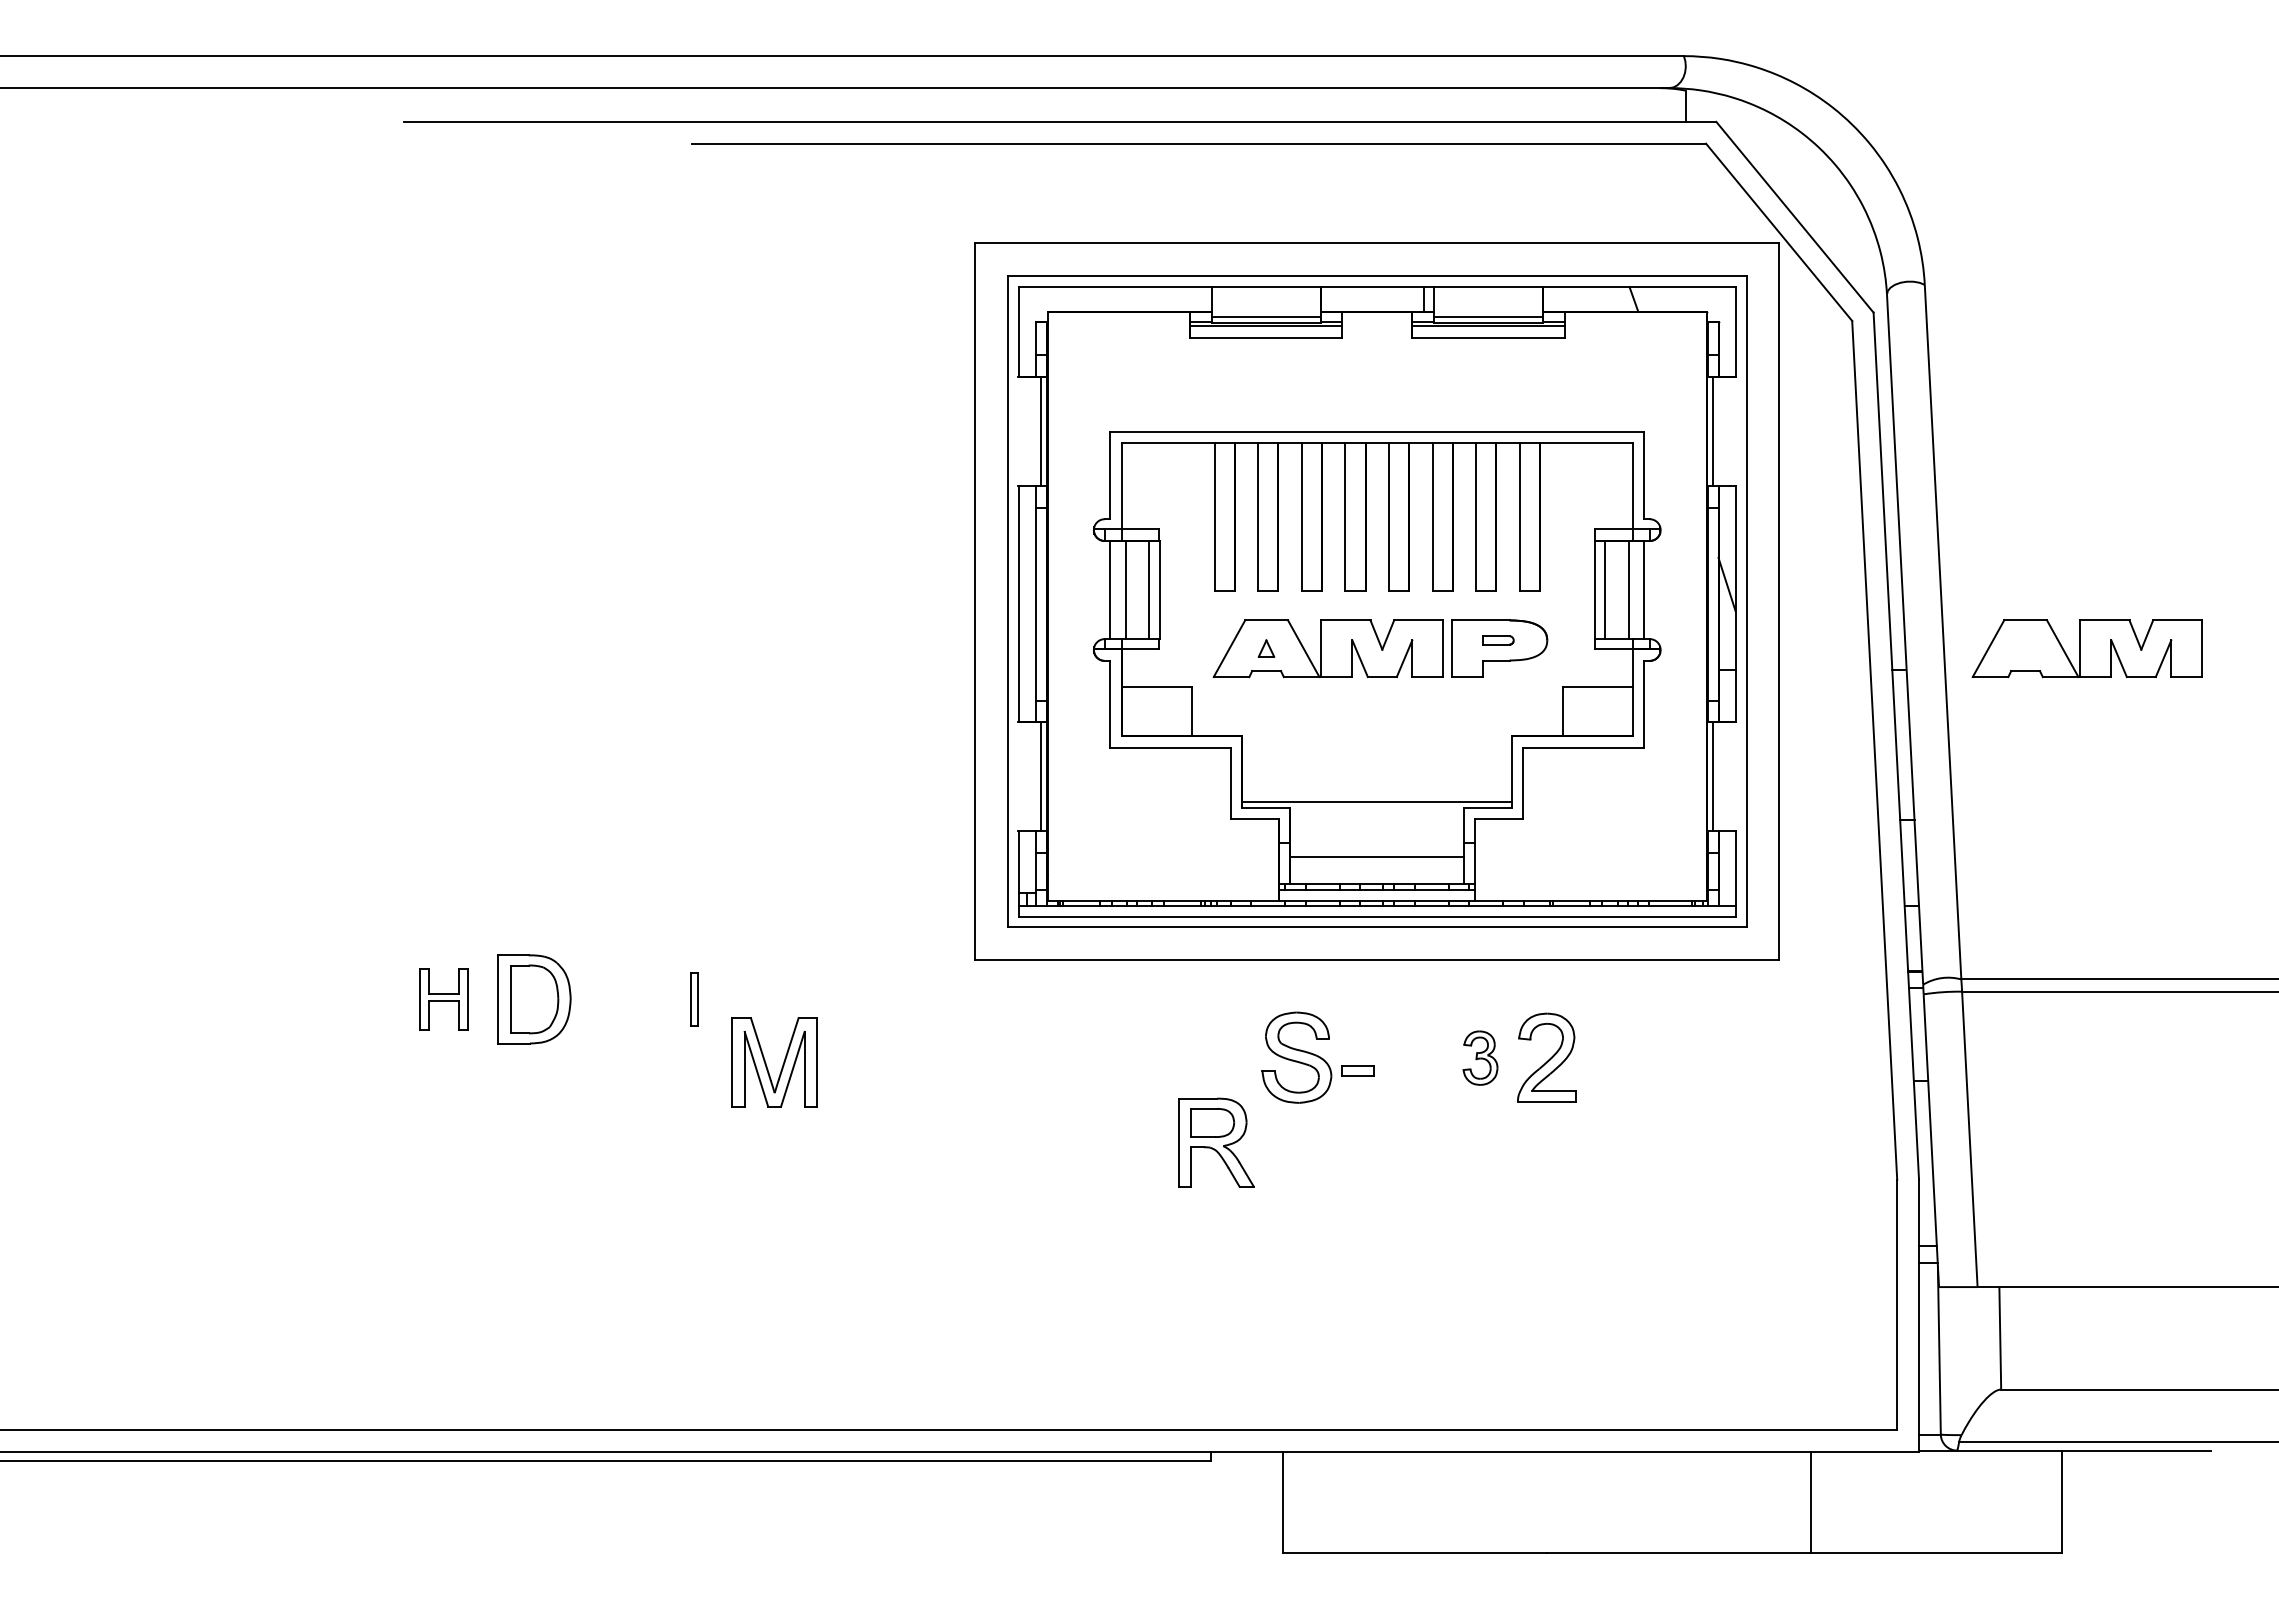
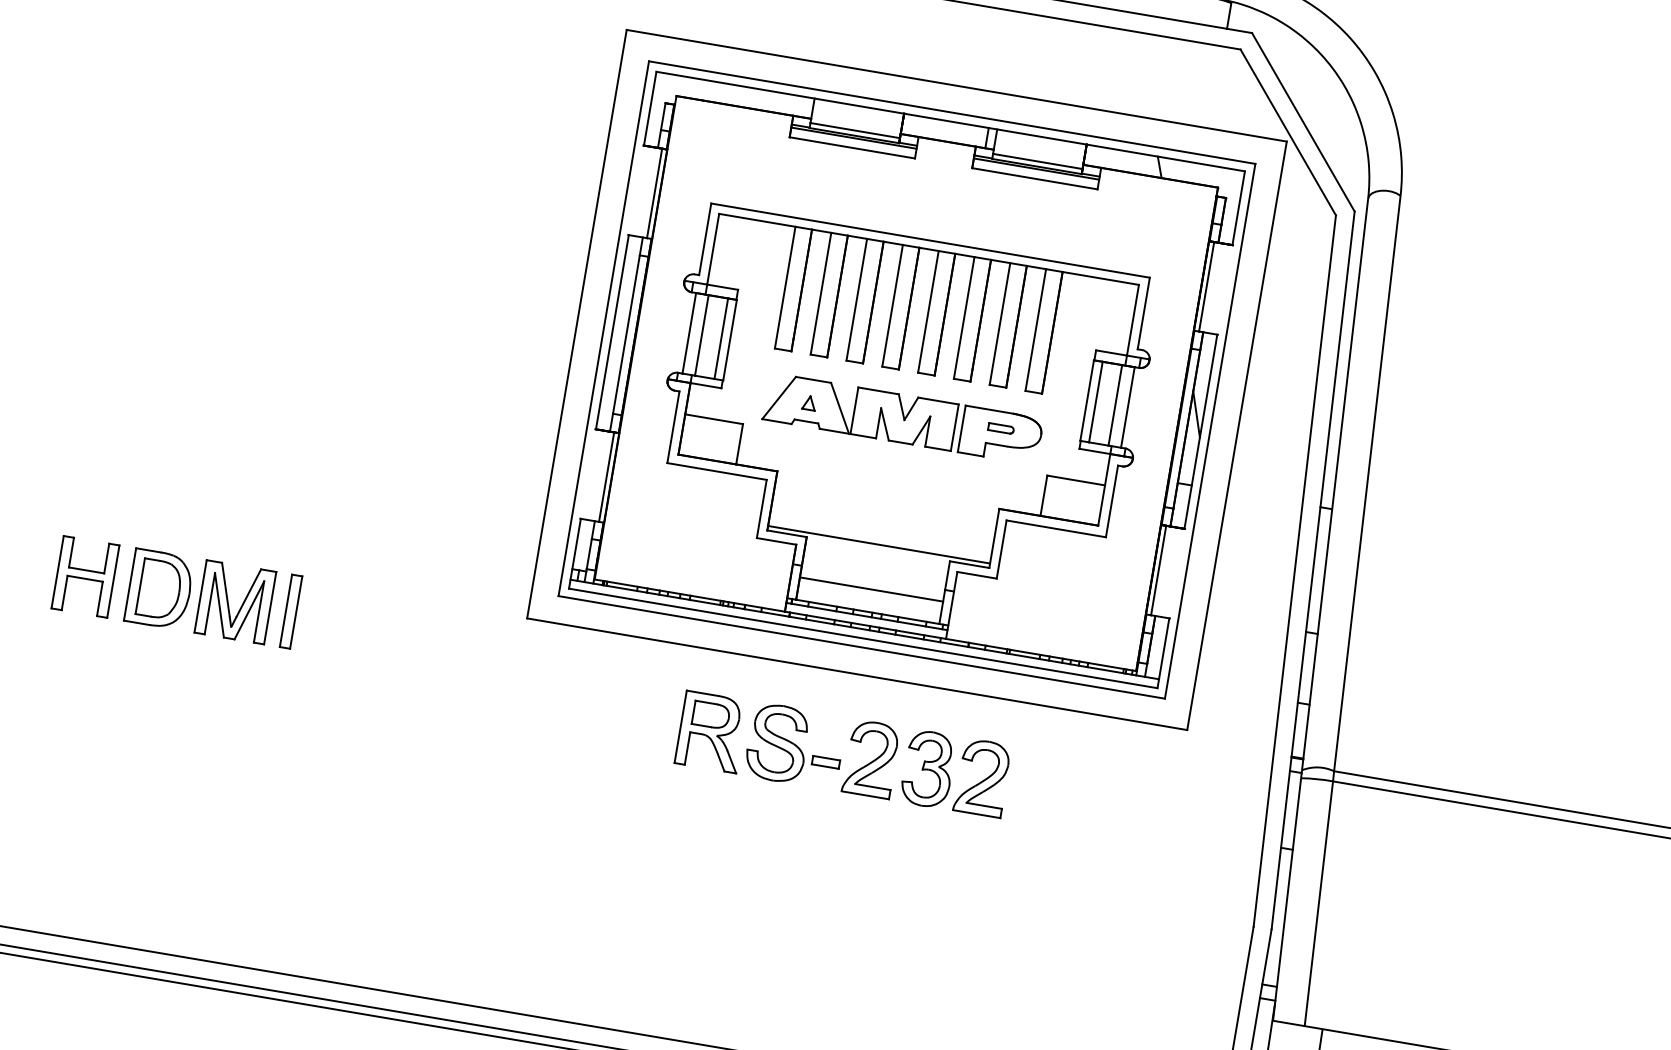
part: (2086, 648) -> (1482, 516), removed
part: (443, 999) -> (84, 576), size x1.43
part: (694, 999) -> (291, 611), size x1.67
part: (1410, 1057) -> (870, 758), added
part: (1480, 1057) -> (928, 768), size x1.67
part: (766, 1063) -> (228, 602), moved
part: (1216, 1142) -> (711, 731), moved

